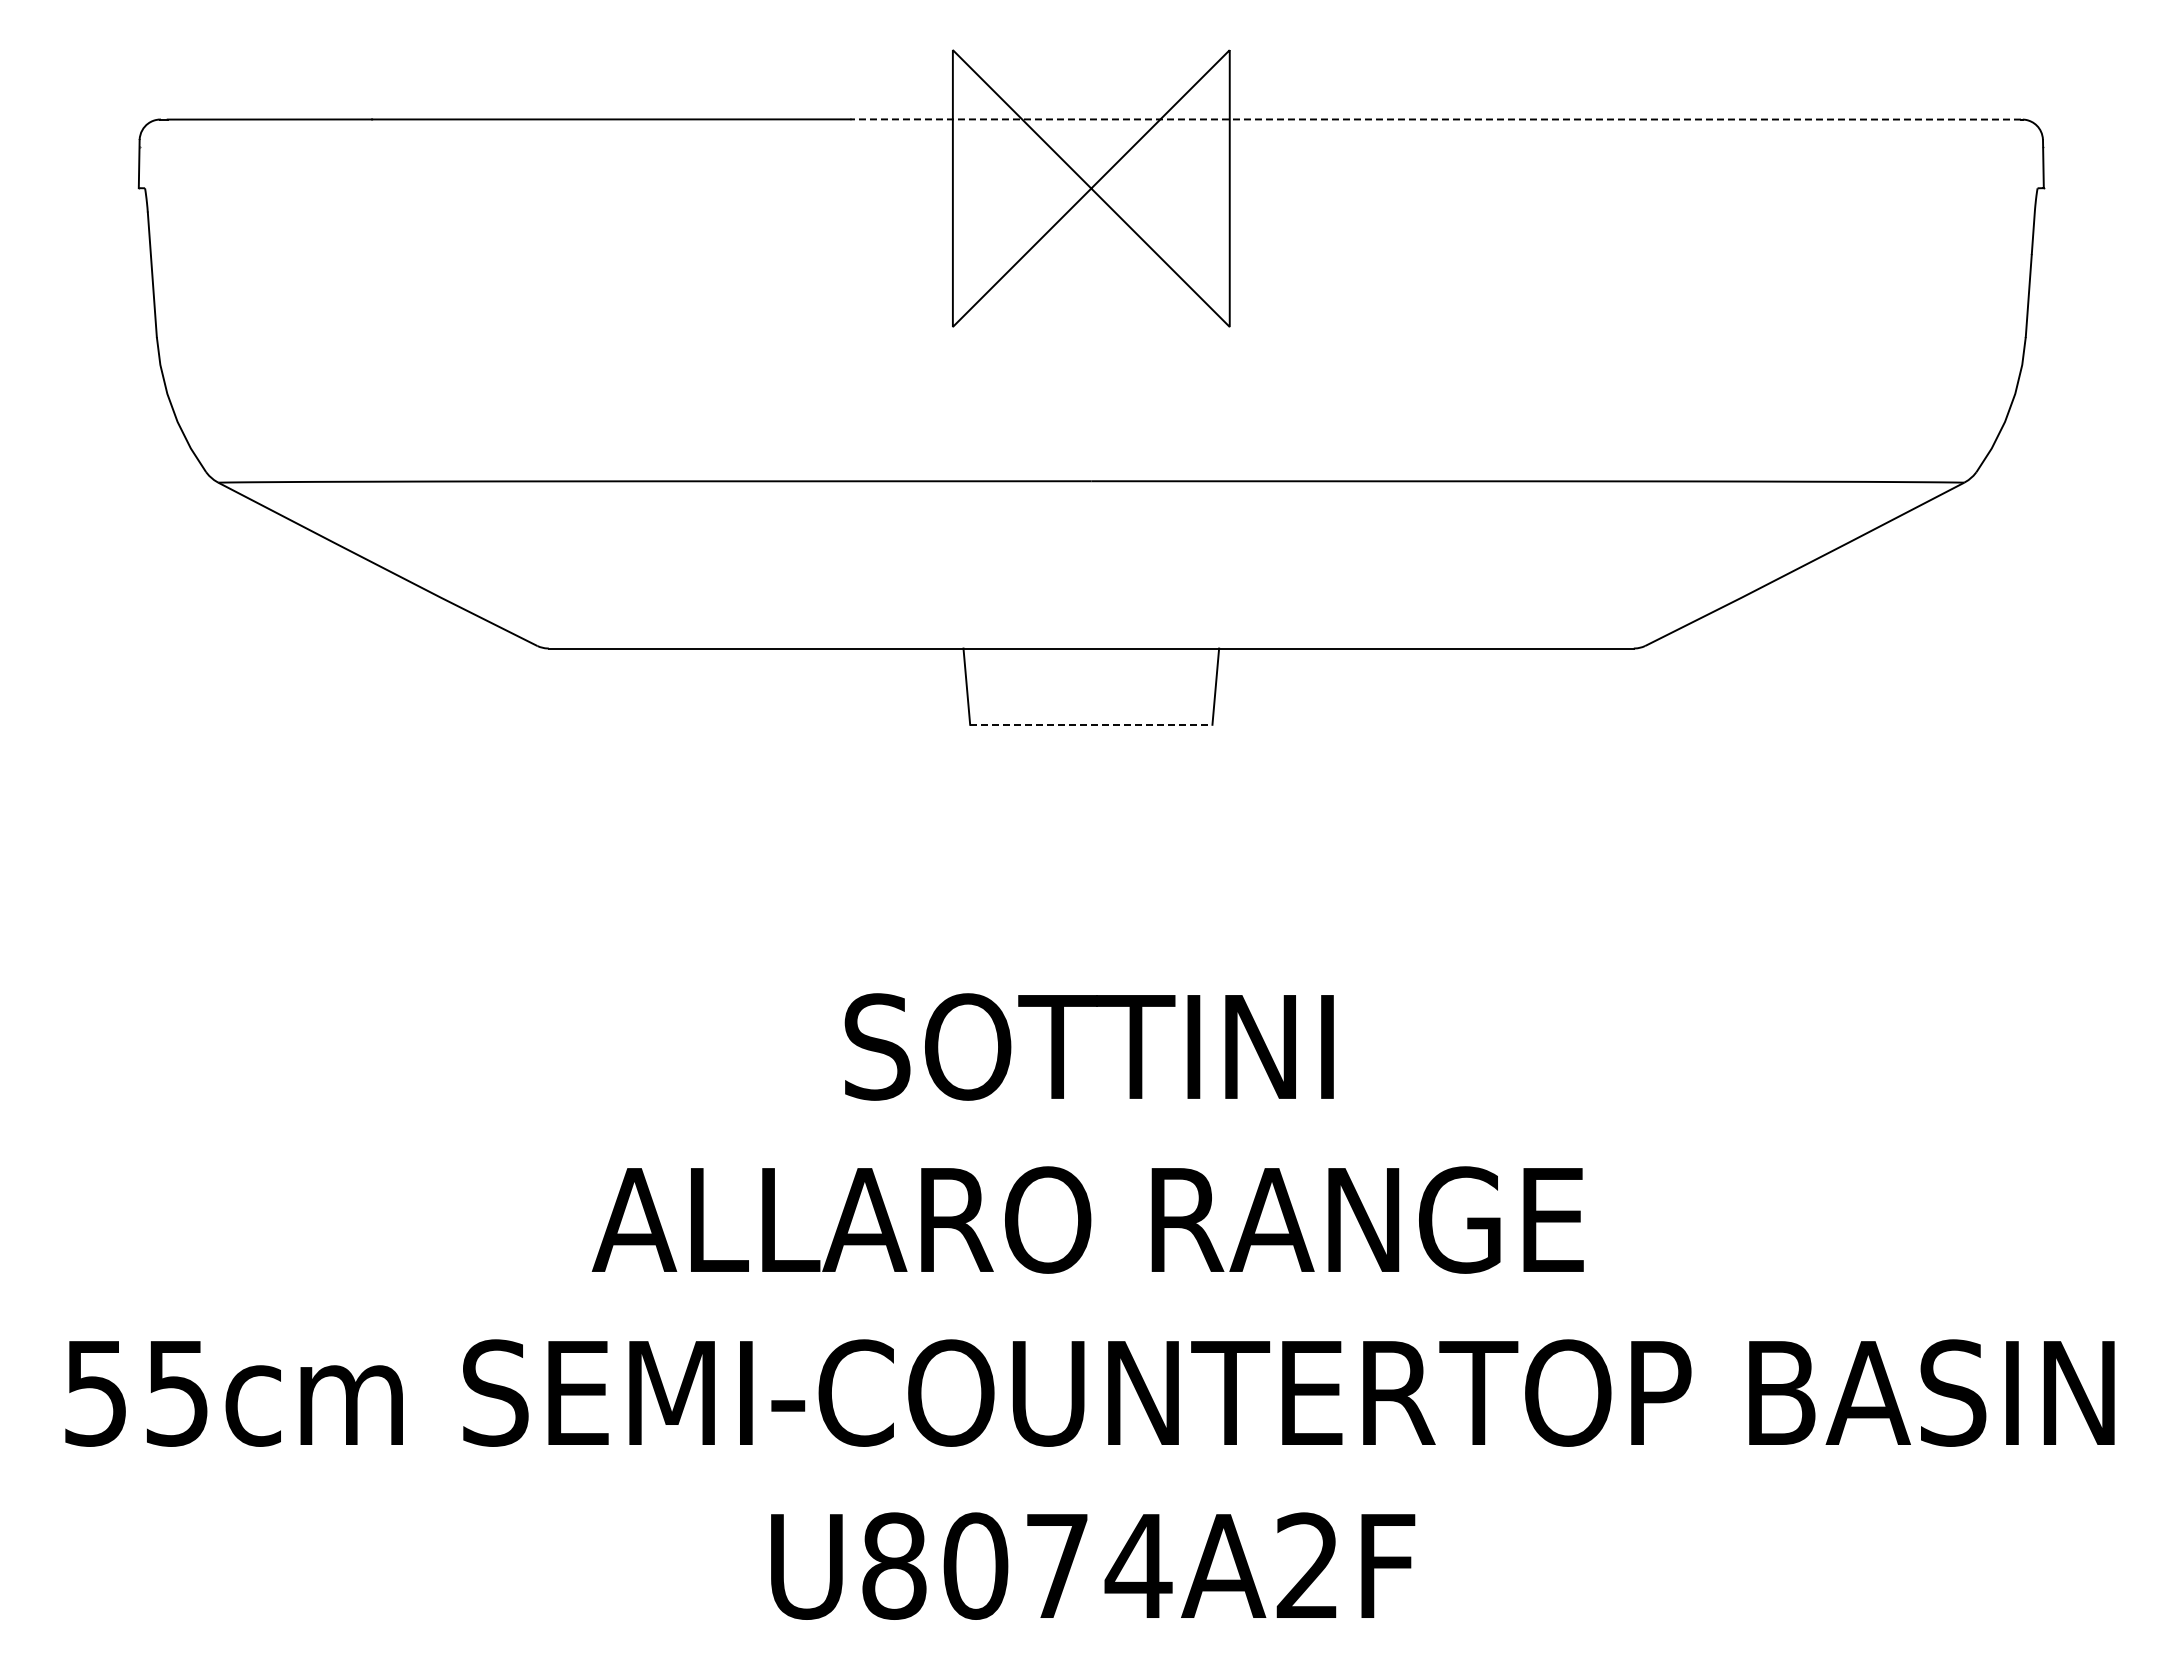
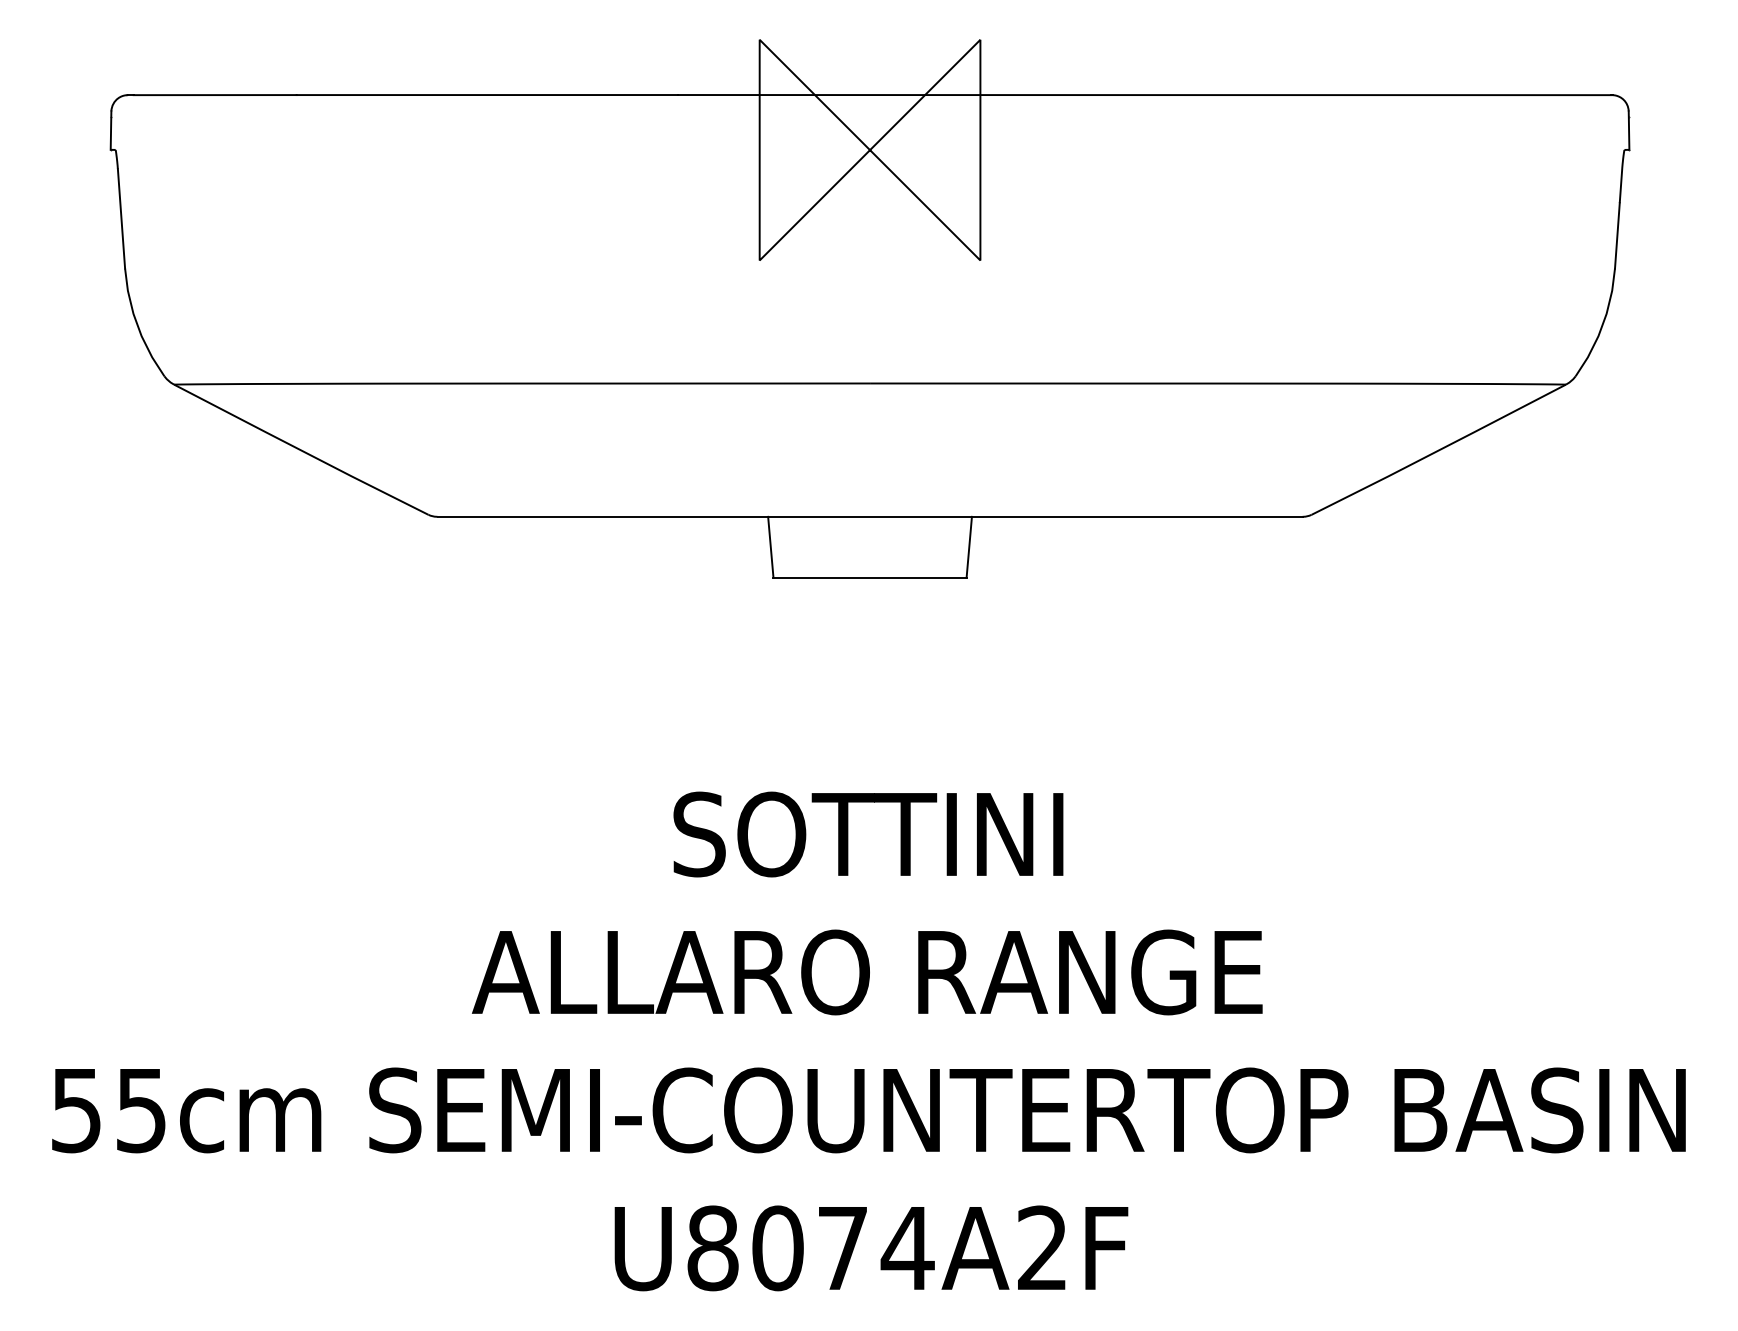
line: (1435, 119) -> (1144, 95), dashed -> solid
line: (1091, 724) -> (870, 577), dashed -> solid

